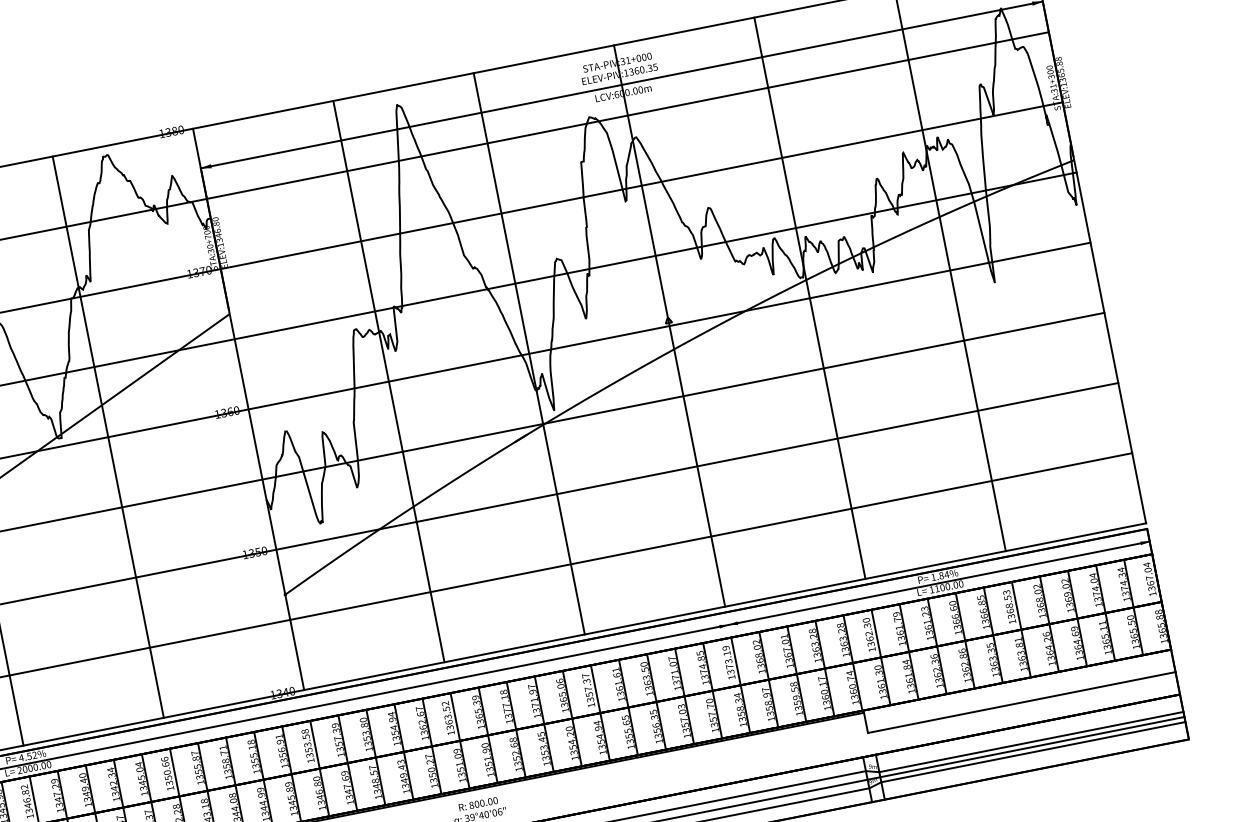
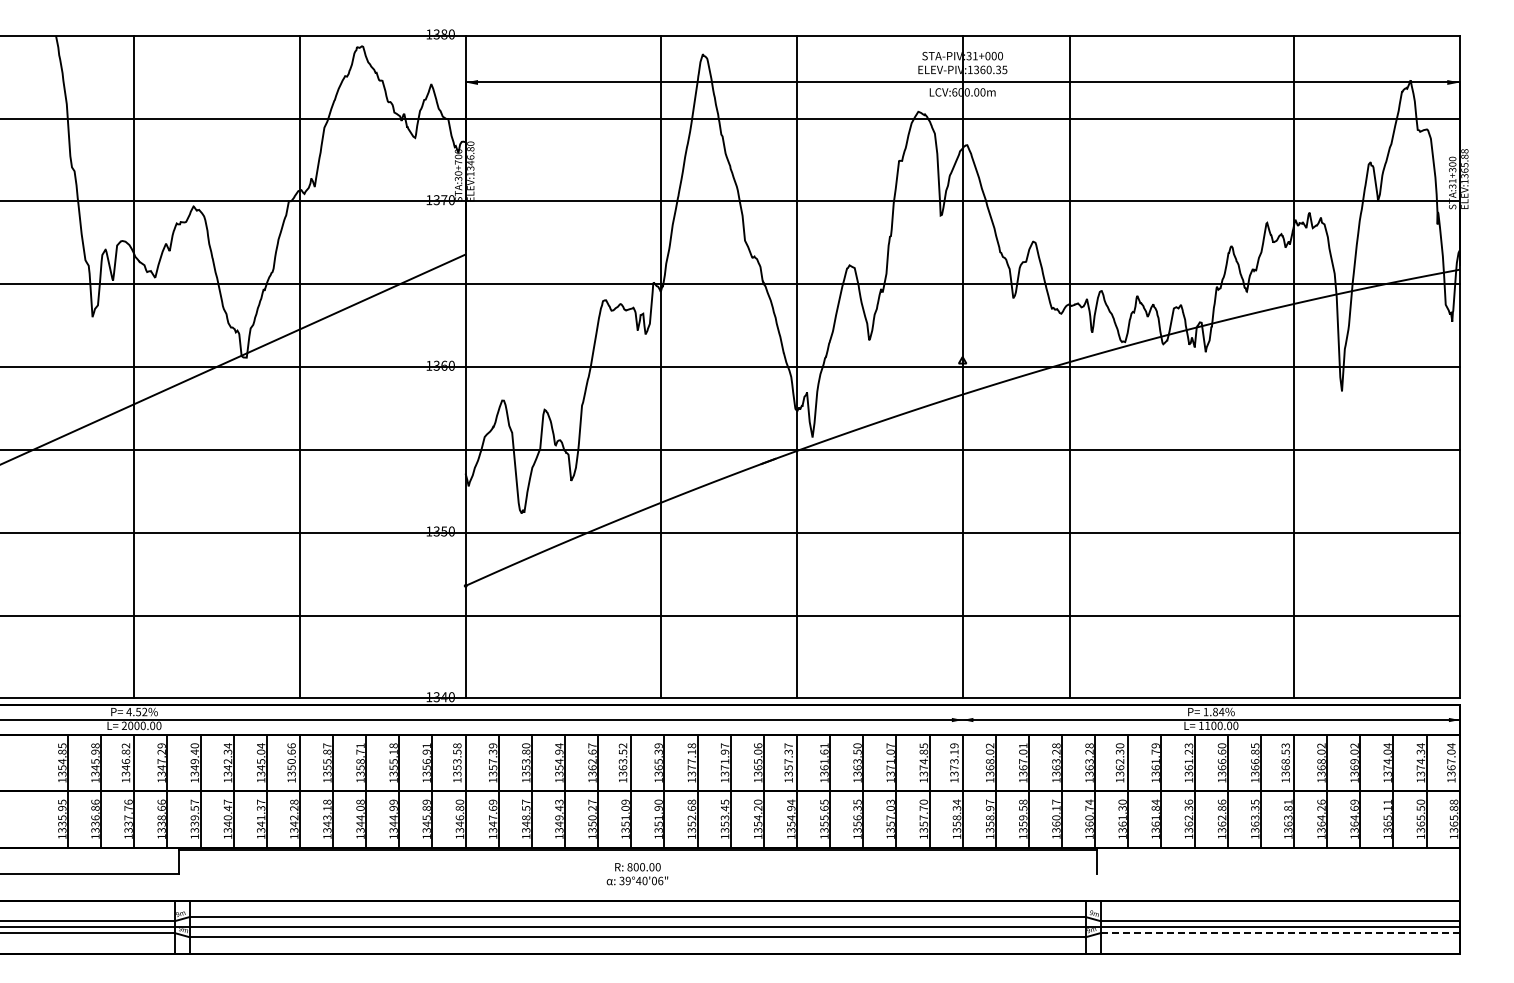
line: (809, 297) -> (1070, 366), moved
line: (389, 381) -> (661, 366), moved
line: (1021, 702) -> (1277, 874), removed
line: (1033, 752) -> (1280, 933), solid -> dashed

